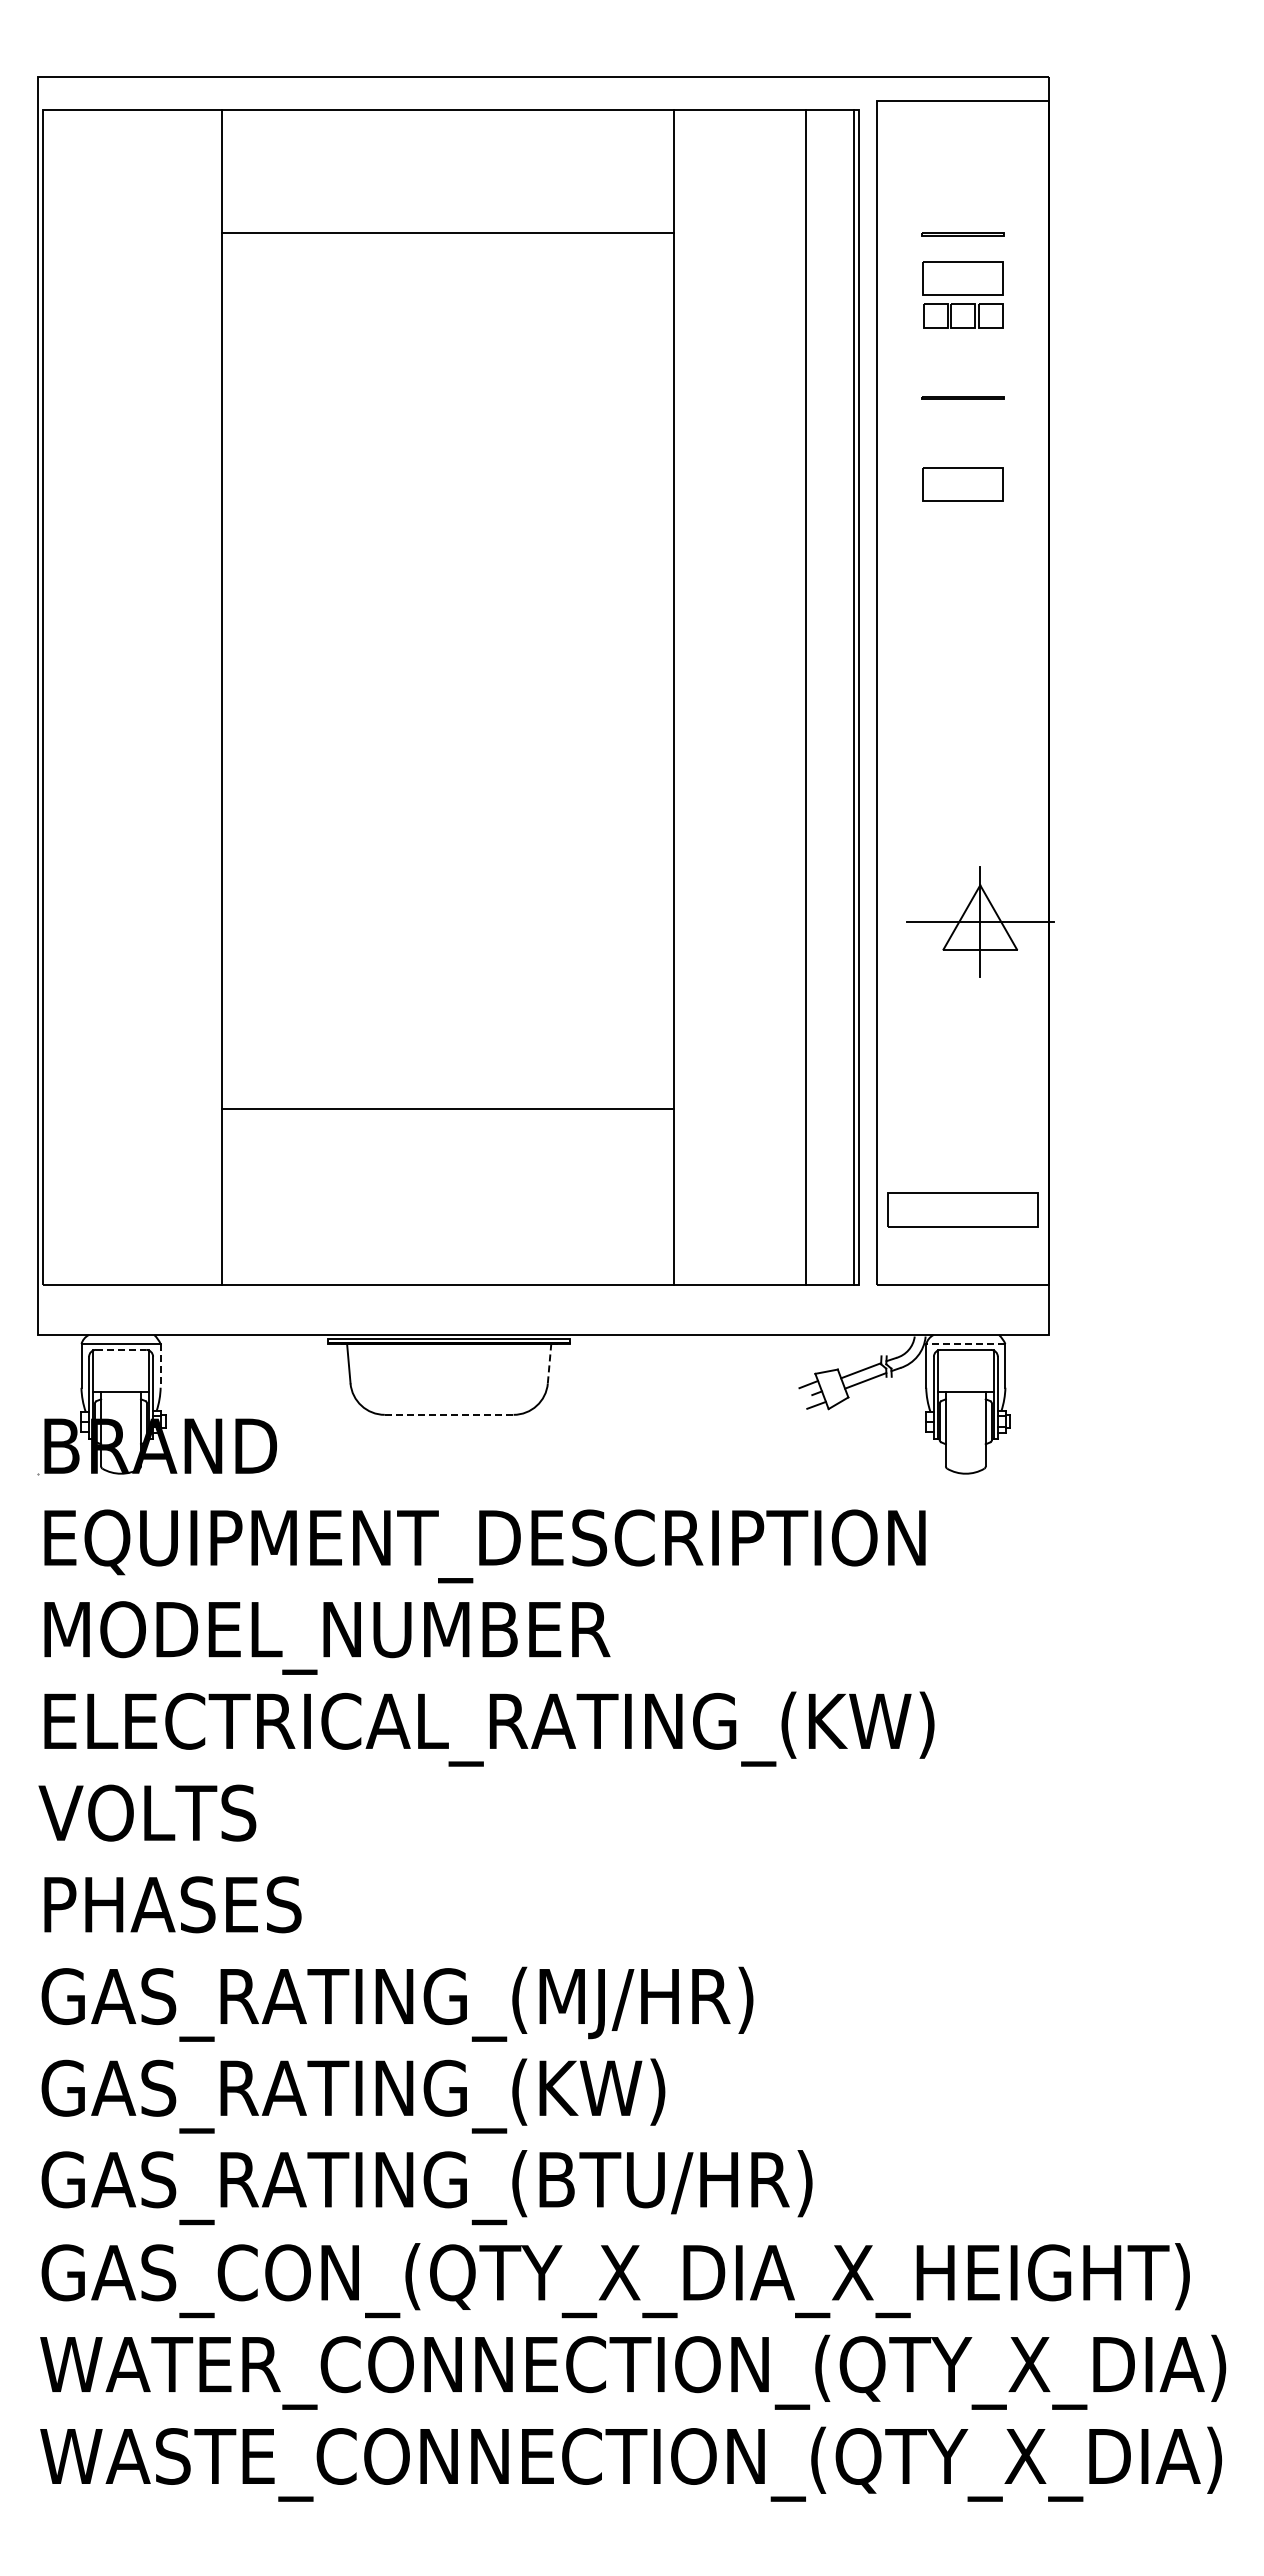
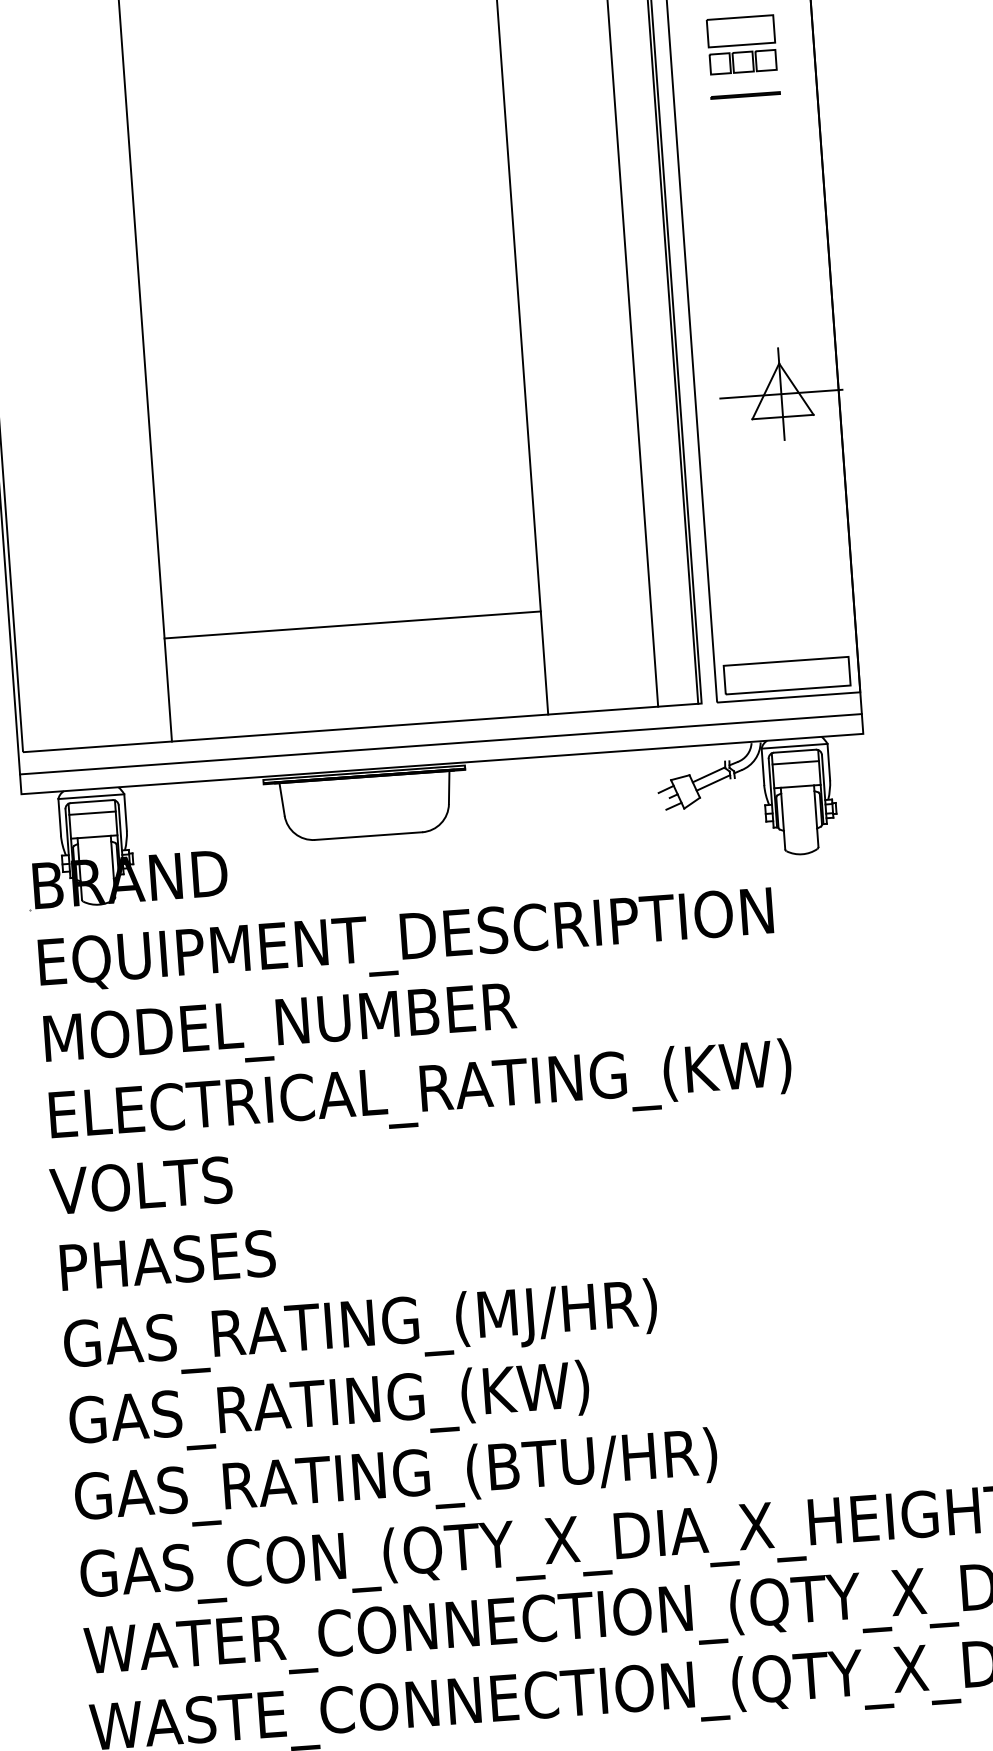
part: (963, 521) -> (743, 61), added
line: (962, 561) -> (745, 95), added
line: (448, 1109) -> (352, 625), moved
part: (962, 1209) -> (786, 675), moved
line: (543, 1311) -> (441, 744), added
line: (965, 1344) -> (794, 746), dashed -> solid
line: (121, 1349) -> (92, 801), dashed -> solid
line: (120, 1363) -> (92, 812), added
line: (549, 1363) -> (449, 787), dashed -> solid
line: (965, 1363) -> (795, 762), added
line: (160, 1365) -> (125, 812), dashed -> solid
line: (449, 1414) -> (368, 835), dashed -> solid

